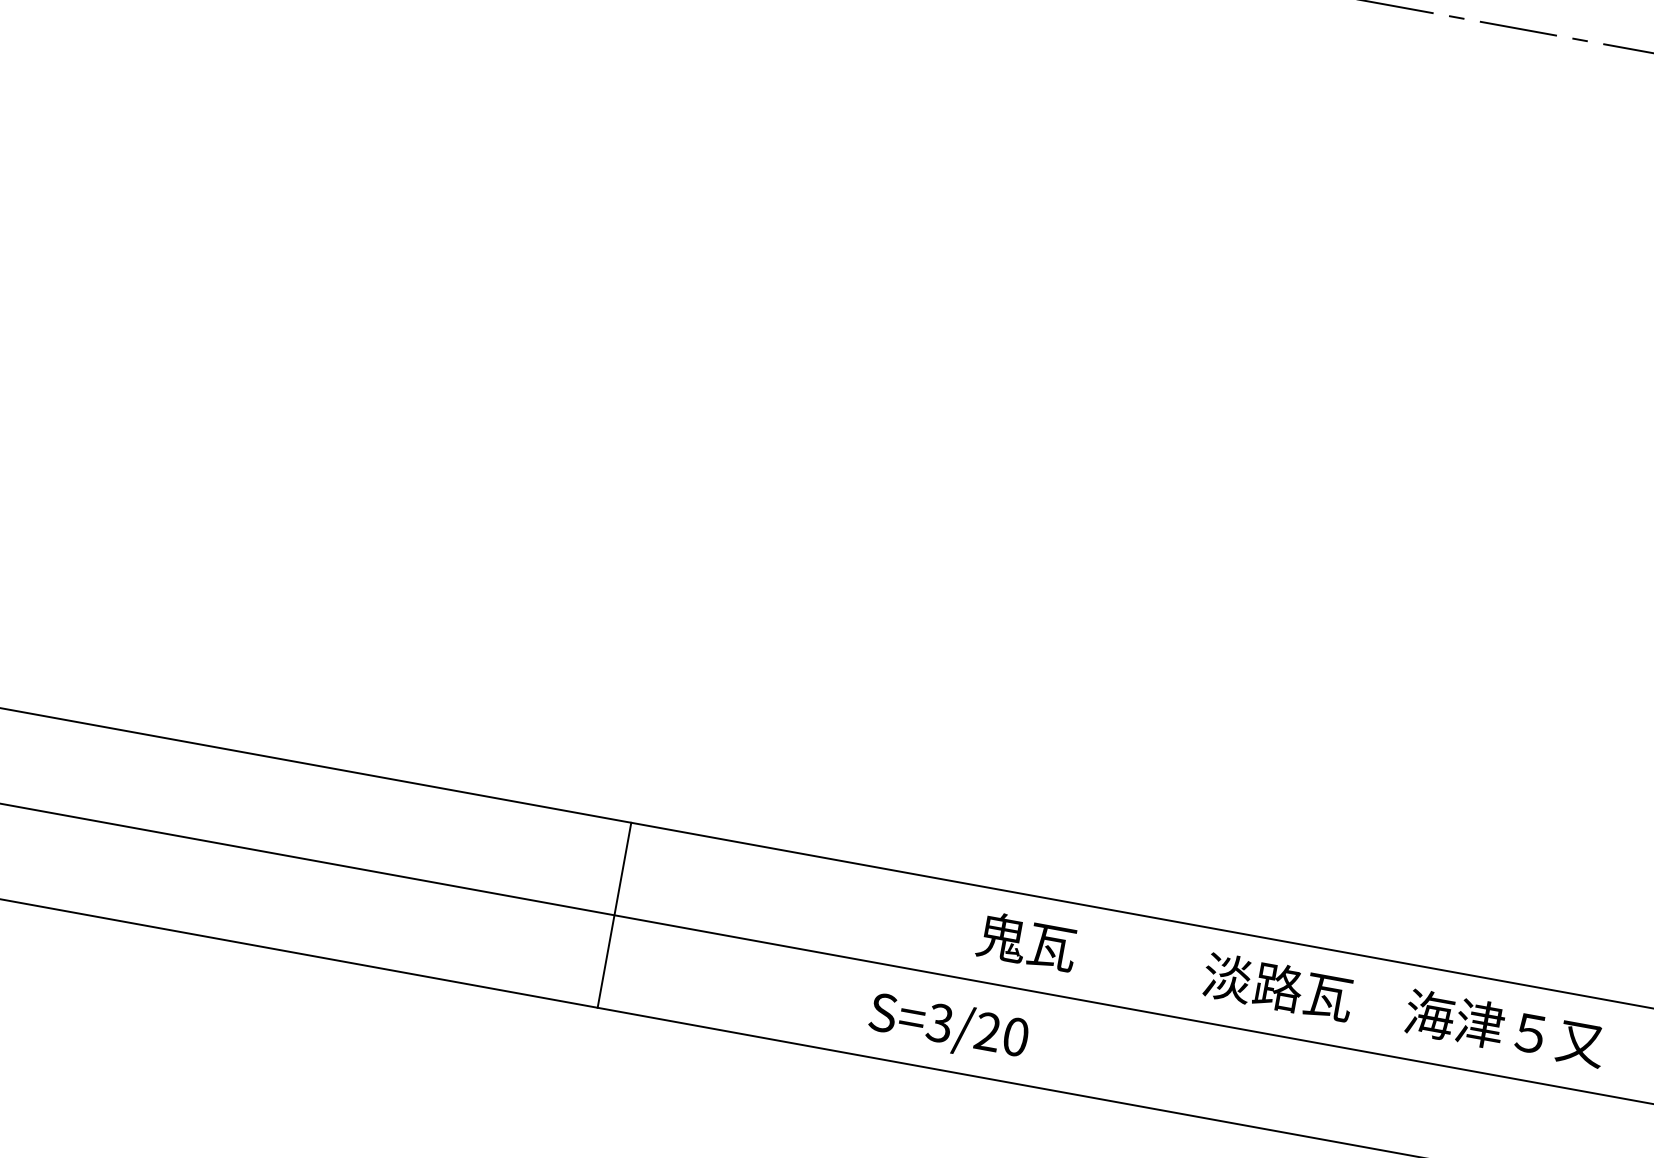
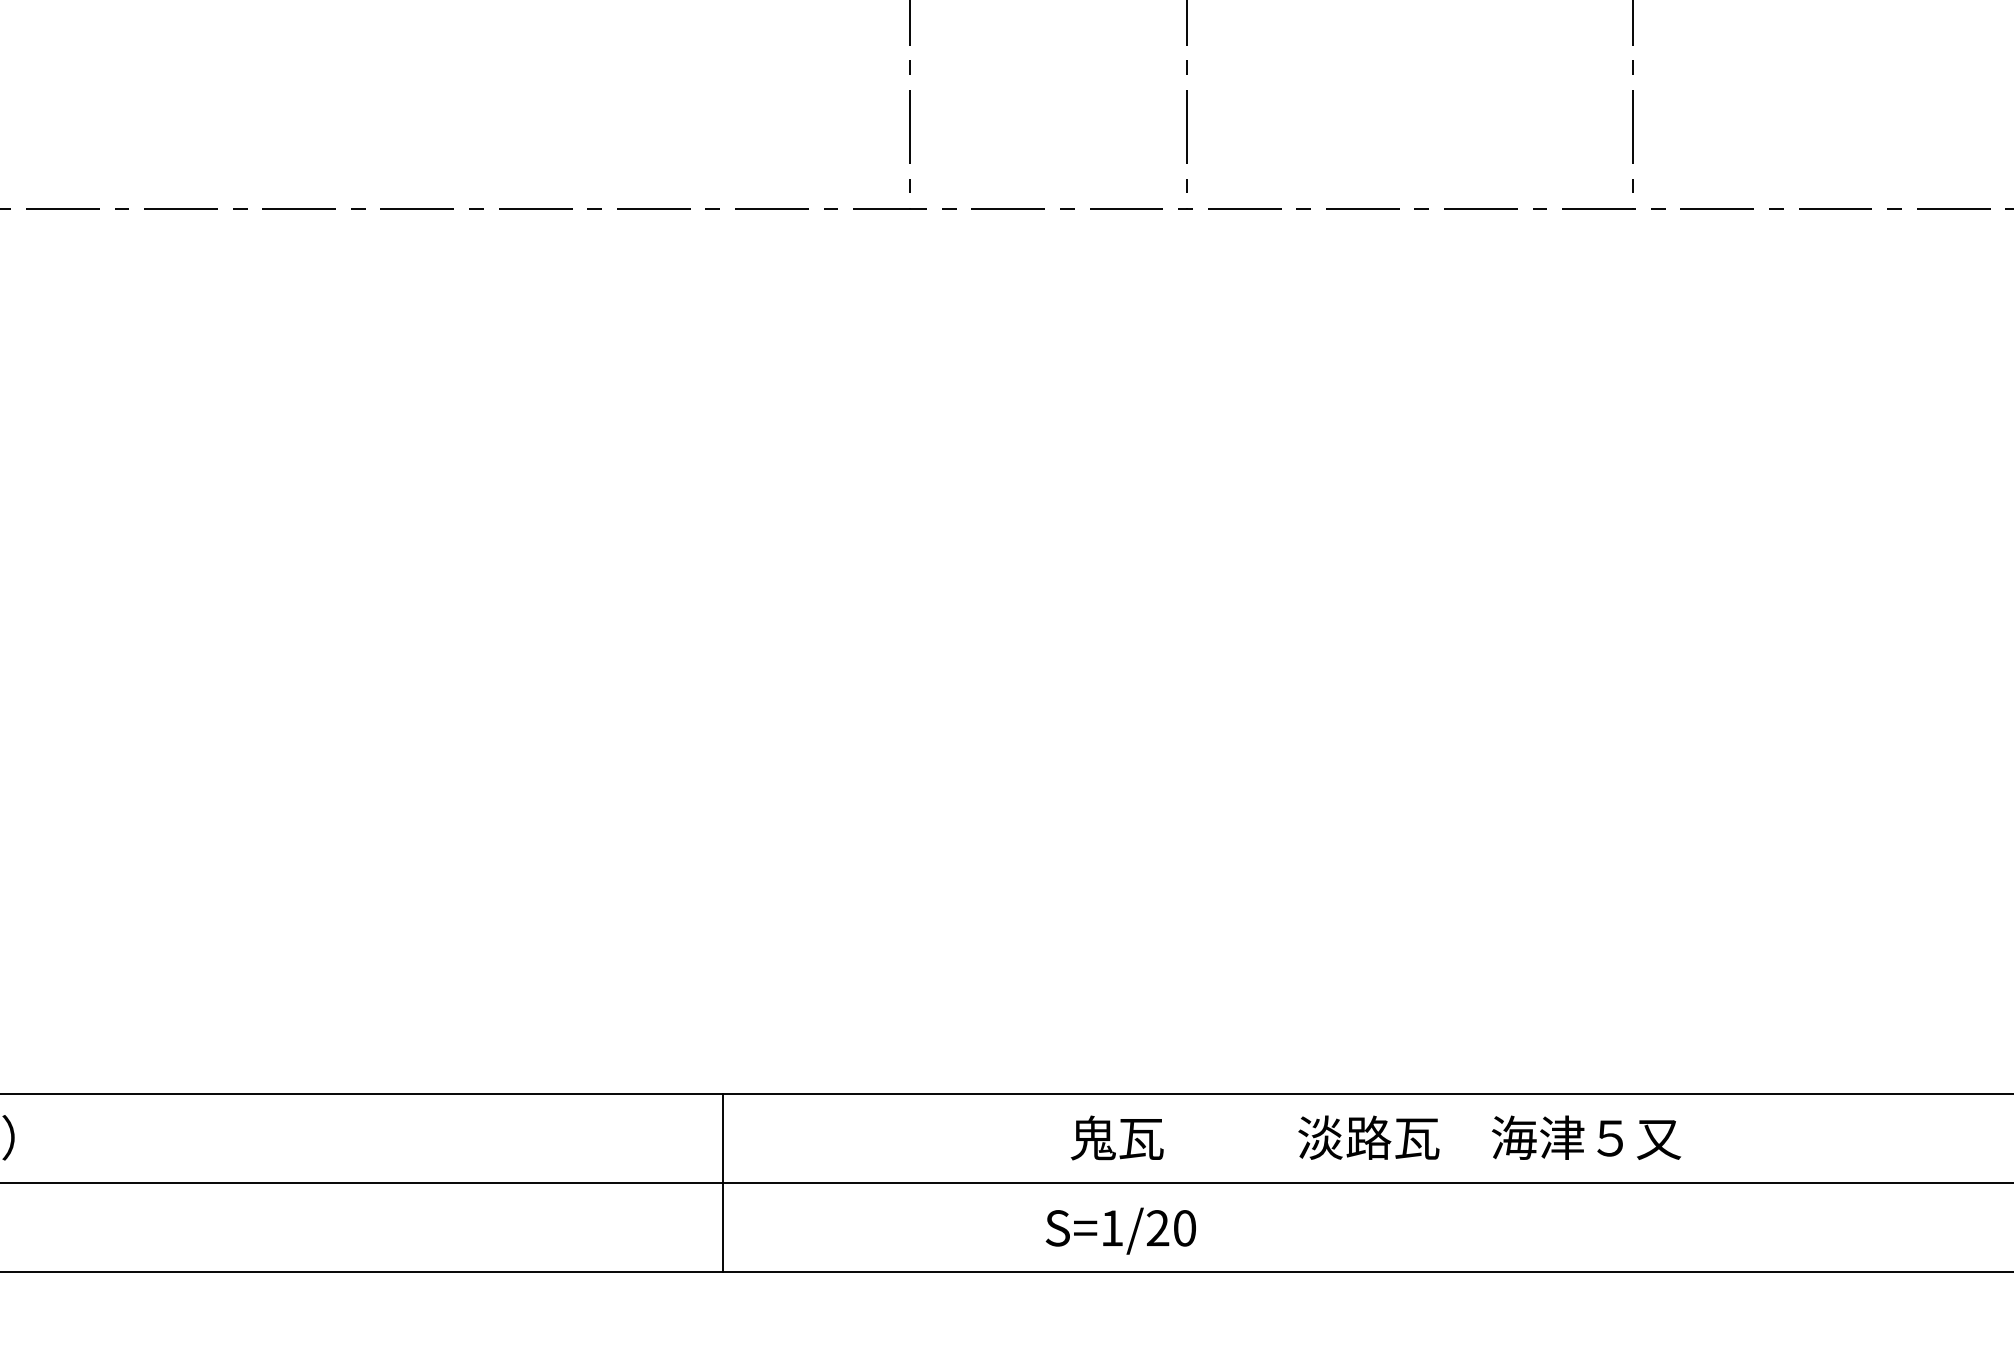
line: (615, 914) -> (723, 1182), moved
text: (1026, 940) -> (1116, 1137), moved
text: (1404, 1009) -> (1489, 1137), moved
text: (939, 1023) -> (1111, 1228), S=3/20 -> S=1/20

